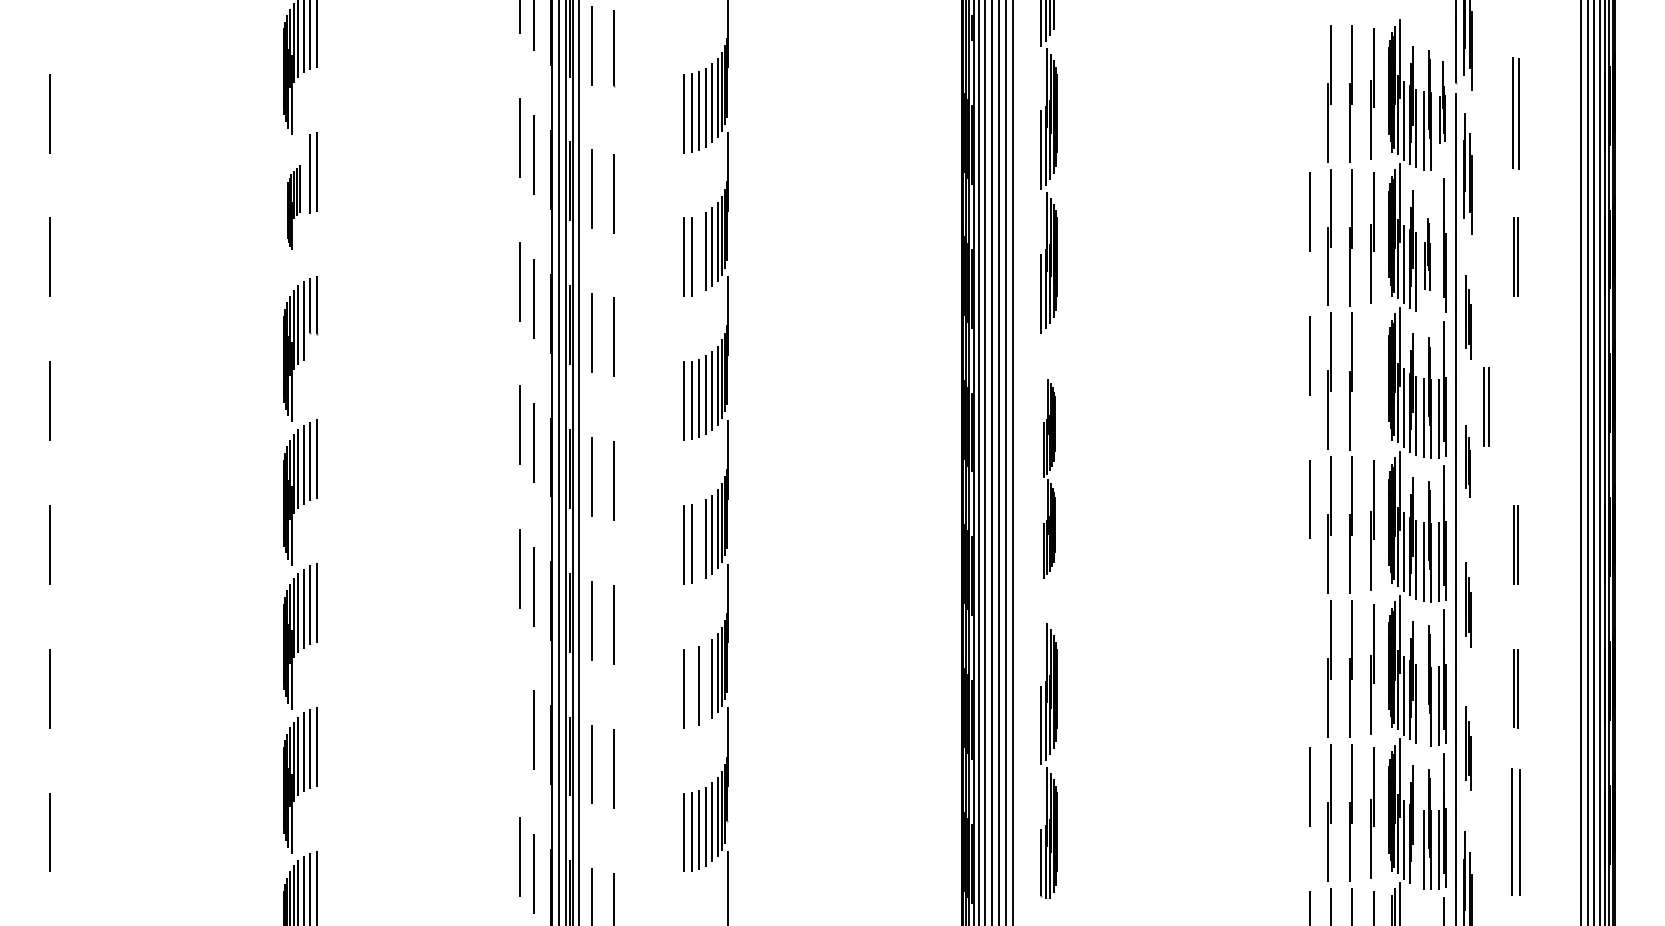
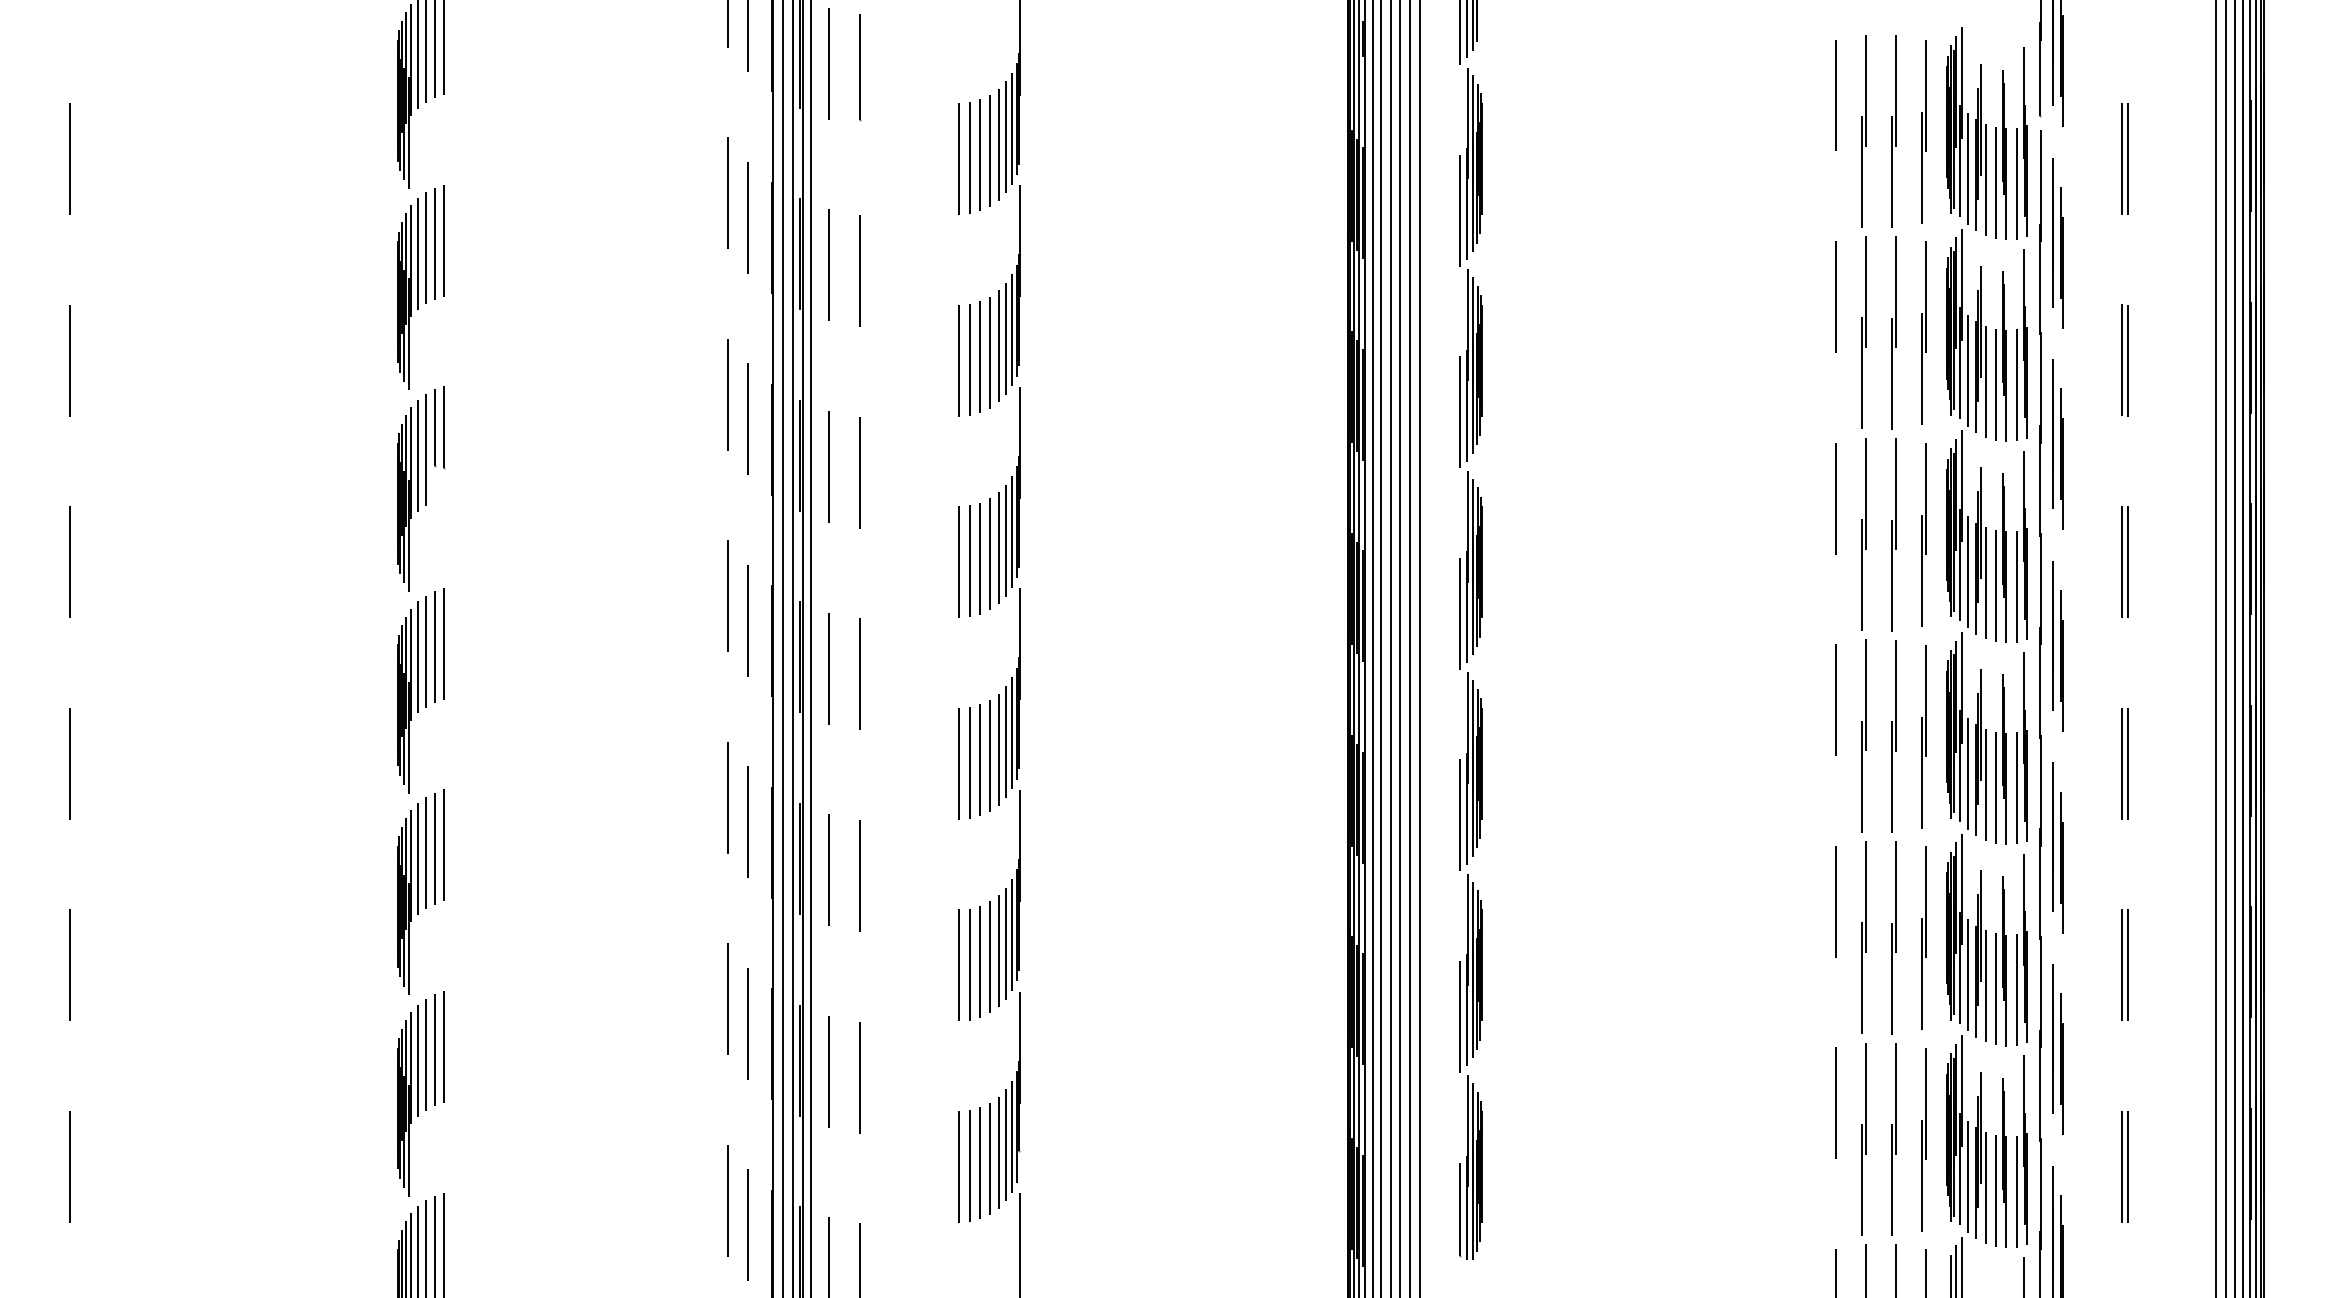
line: (1310, 68) -> (1836, 95), added
part: (1442, 102) -> (2021, 143), size x1.67
part: (1515, 113) -> (2124, 158), size x0.71
part: (293, 207) -> (411, 290), size x1.67
line: (698, 254) -> (979, 356), added
part: (1427, 254) -> (2000, 356), size x1.67
line: (1438, 275) -> (2016, 385), added
part: (1467, 317) -> (2057, 444), size x1.43
part: (1372, 381) -> (1923, 534), added
part: (1486, 406) -> (2124, 561), moved
part: (1467, 461) -> (2057, 646), size x1.67
part: (1048, 478) -> (1470, 670), size x1.43
line: (699, 542) -> (980, 760), added
part: (1467, 604) -> (2057, 847), size x1.43
line: (1310, 643) -> (1836, 901), added
line: (705, 683) -> (989, 957), added
line: (692, 688) -> (970, 964), added
line: (1423, 705) -> (1995, 989), added
line: (519, 713) -> (728, 999), added
part: (1467, 748) -> (2057, 1049), size x1.43
part: (1515, 832) -> (2124, 1166), size x0.62
line: (1416, 847) -> (1985, 1187), added

